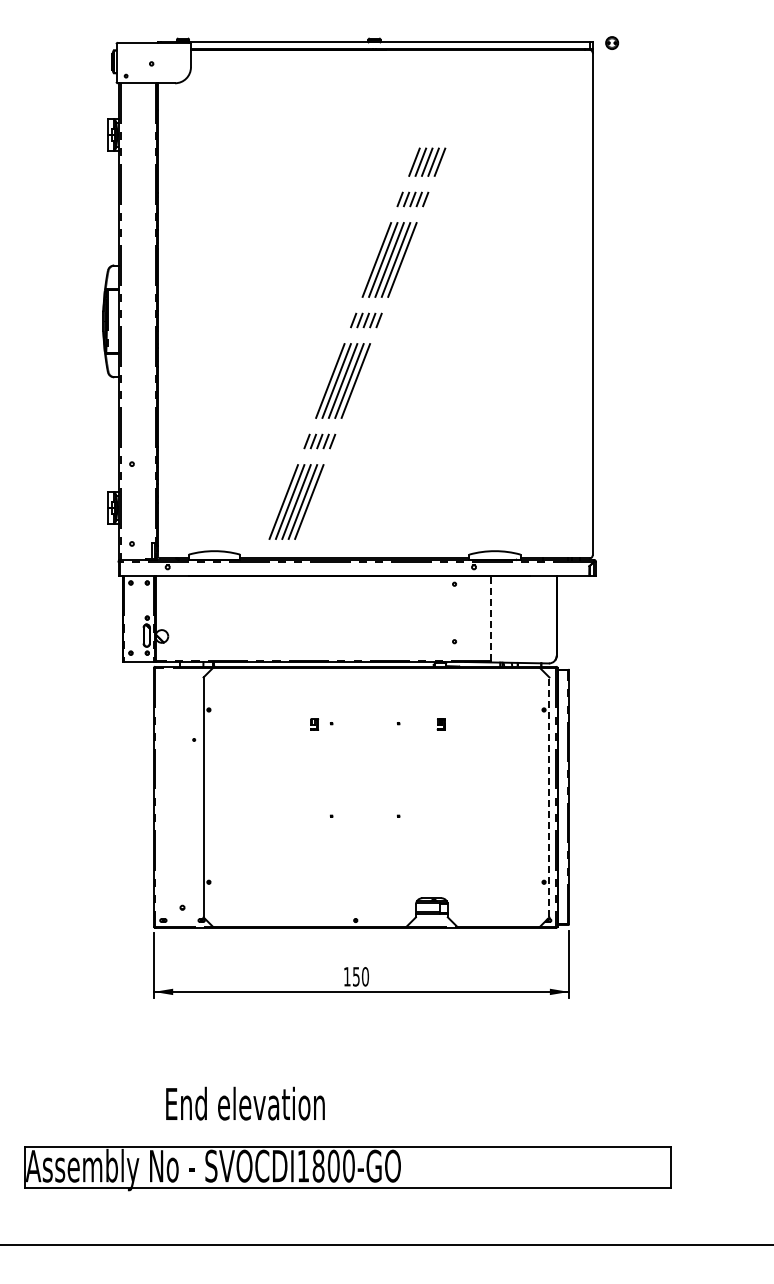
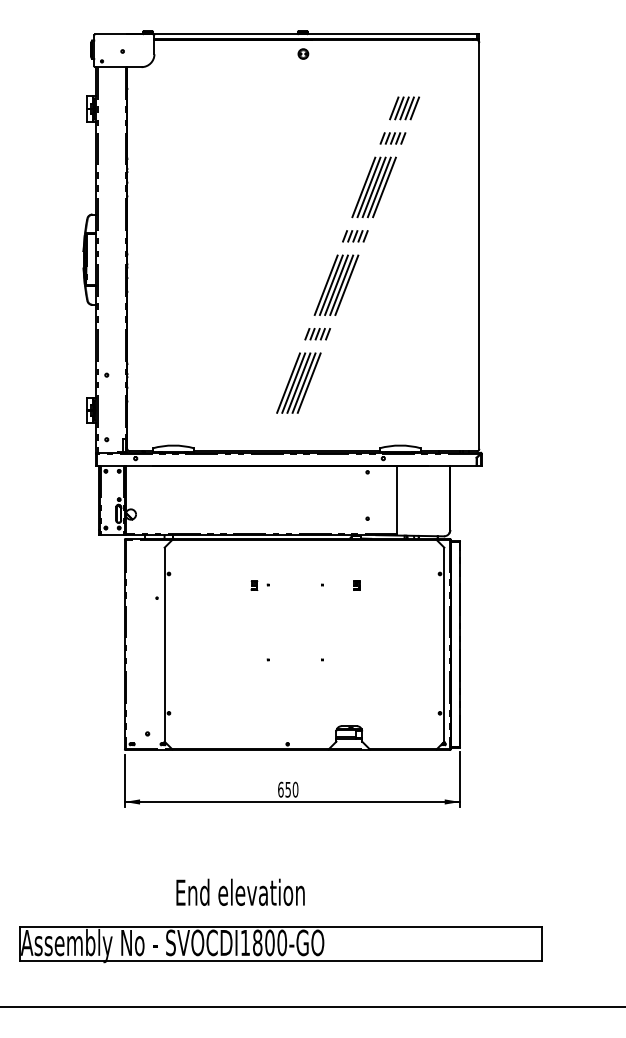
part: (612, 42) -> (303, 53), moved
part: (357, 343) -> (348, 254), moved
line: (491, 618) -> (397, 499), dashed -> solid
line: (549, 797) -> (444, 644), dashed -> solid
text: (346, 976) -> (280, 789), 150 -> 650
text: (245, 1103) -> (240, 892), moved

